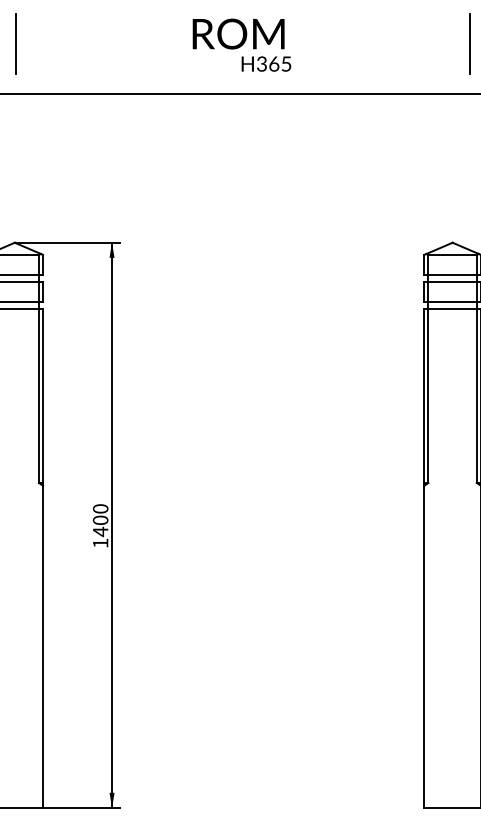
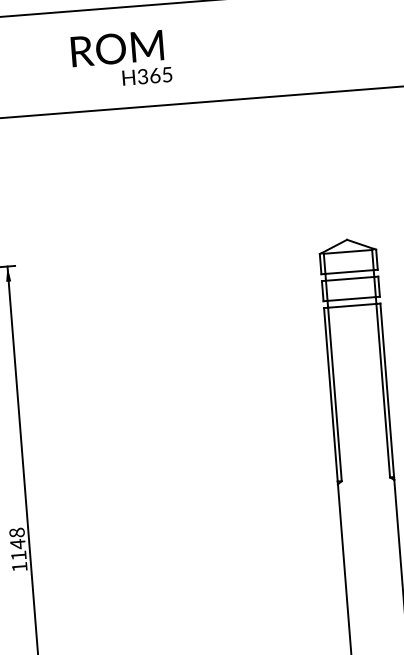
line: (469, 43) -> (348, 39), removed
text: (100, 520) -> (17, 544), 1400 -> 1148

